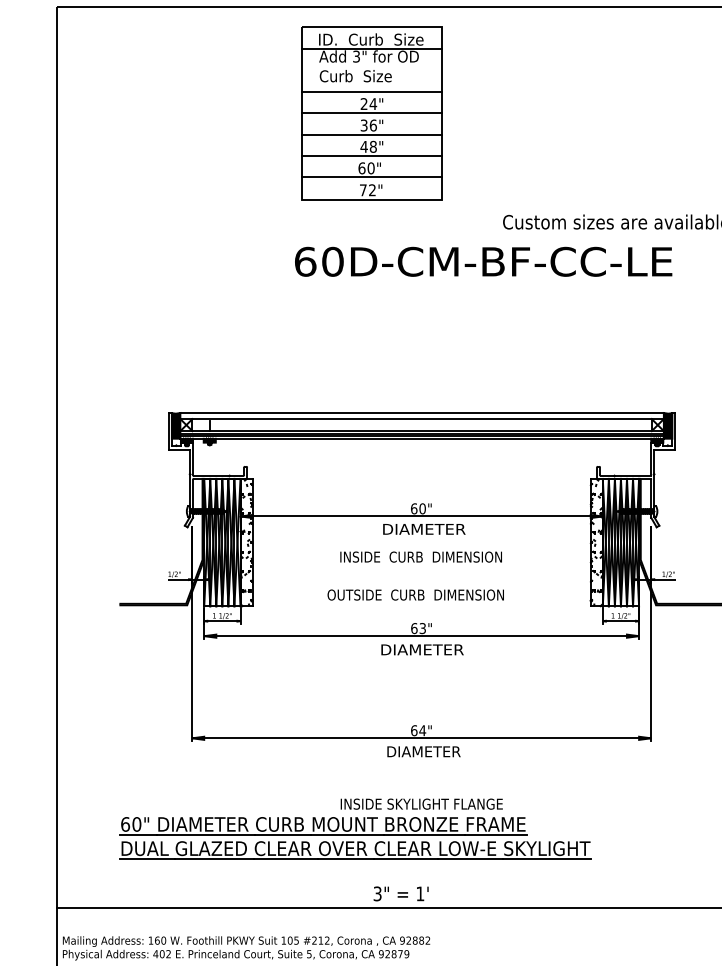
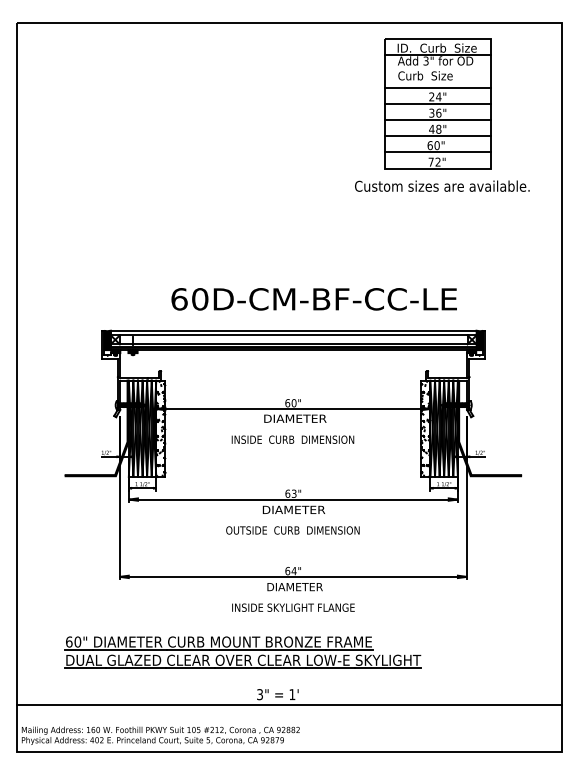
part: (371, 112) -> (437, 103), moved
text: (482, 262) -> (313, 299), moved
text: (415, 595) -> (292, 530), moved
text: (421, 803) -> (293, 607), moved

